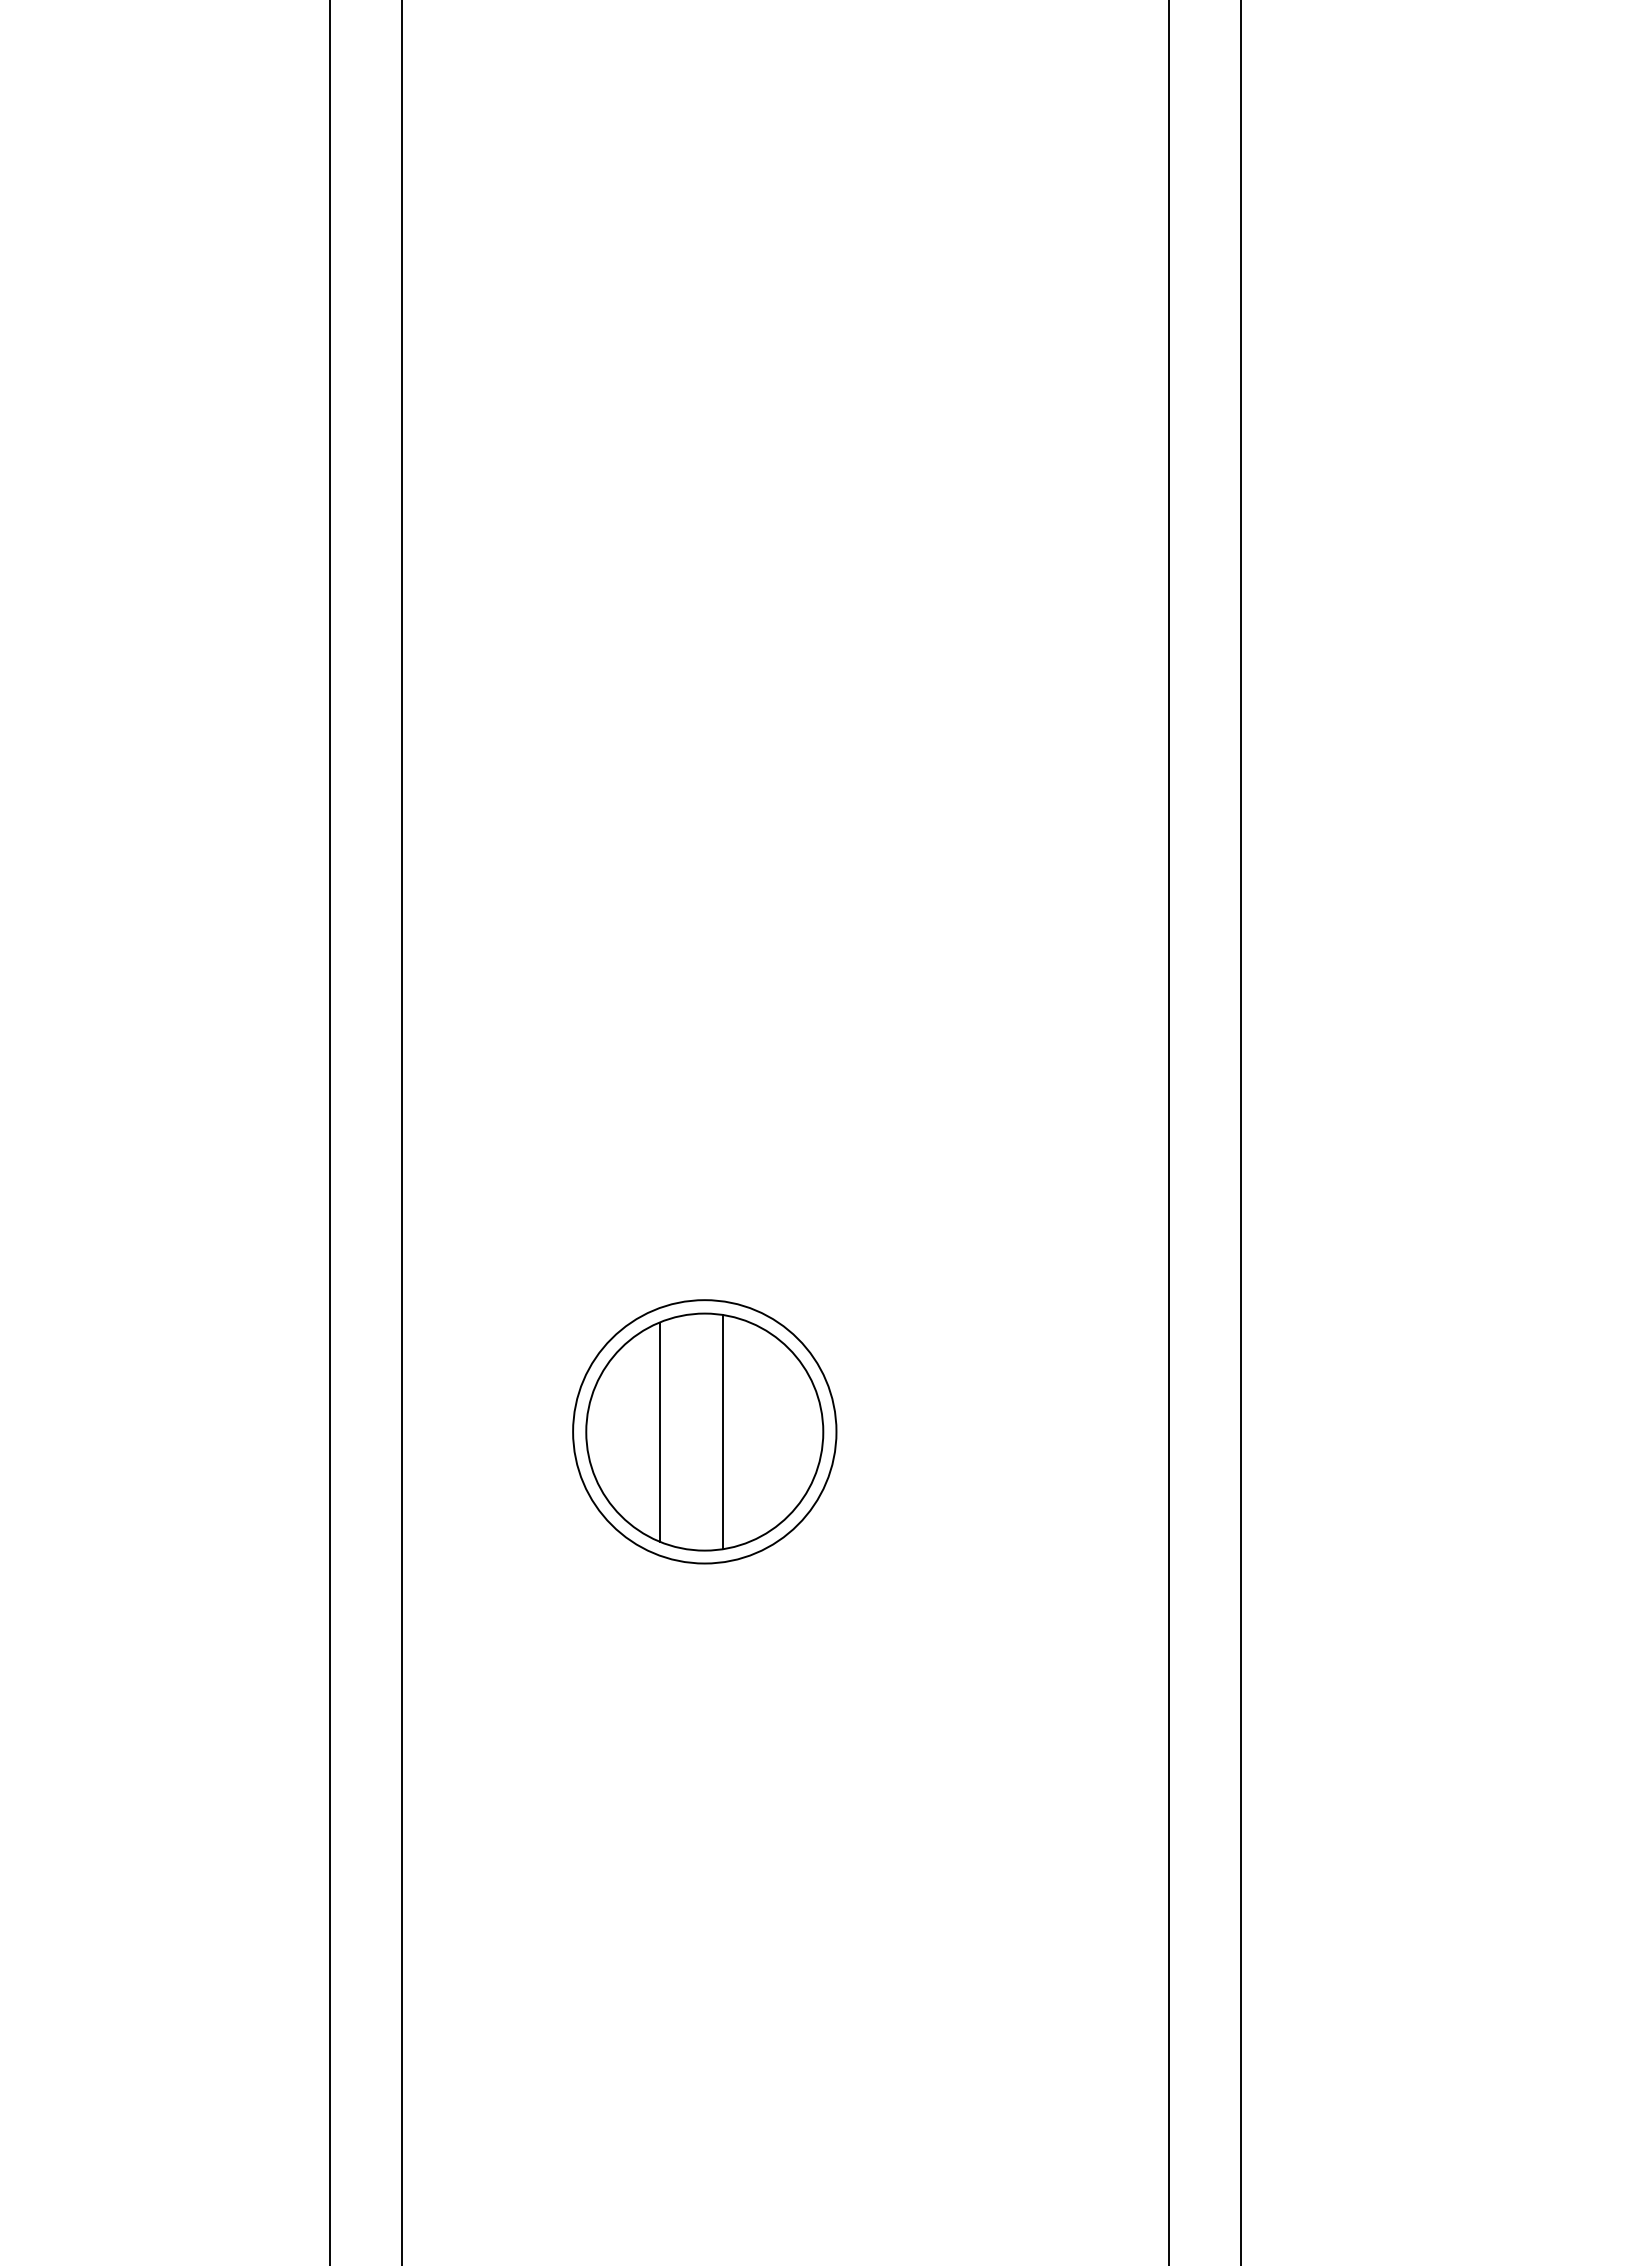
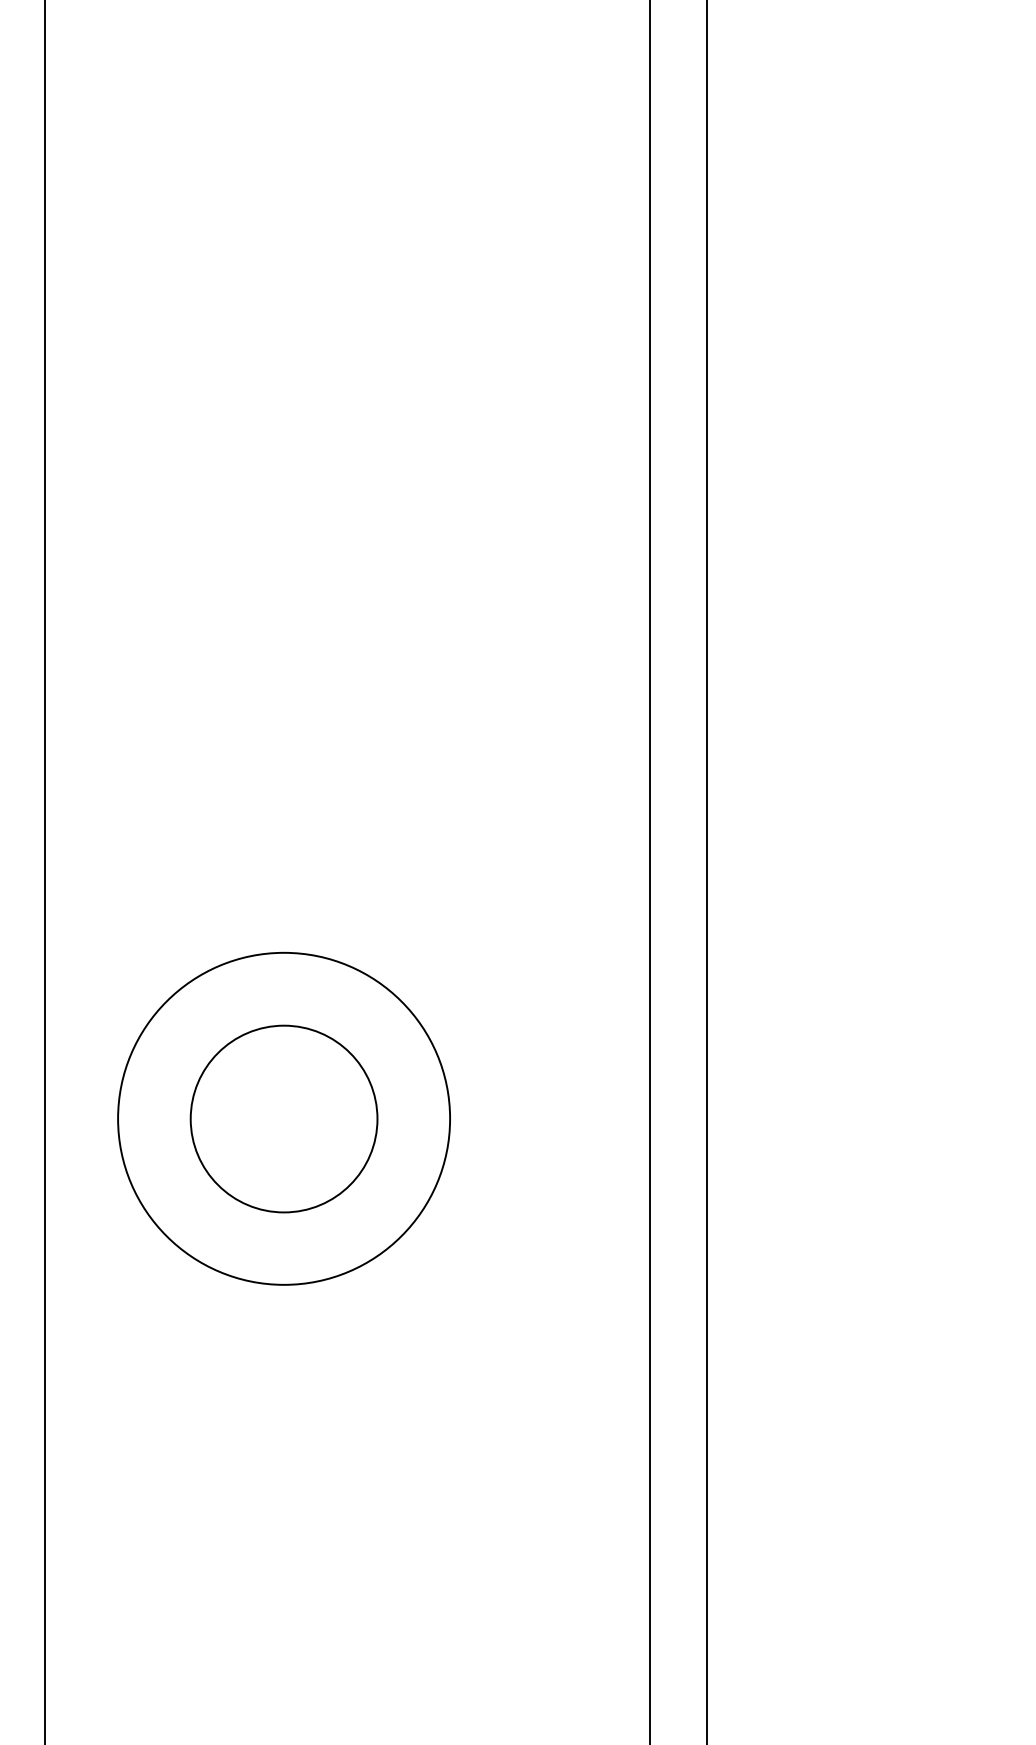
line: (659, 1431) -> (248, 1118), removed
circle: (704, 1431) -> (283, 1118), size x1.6
line: (722, 1432) -> (298, 1119), removed

